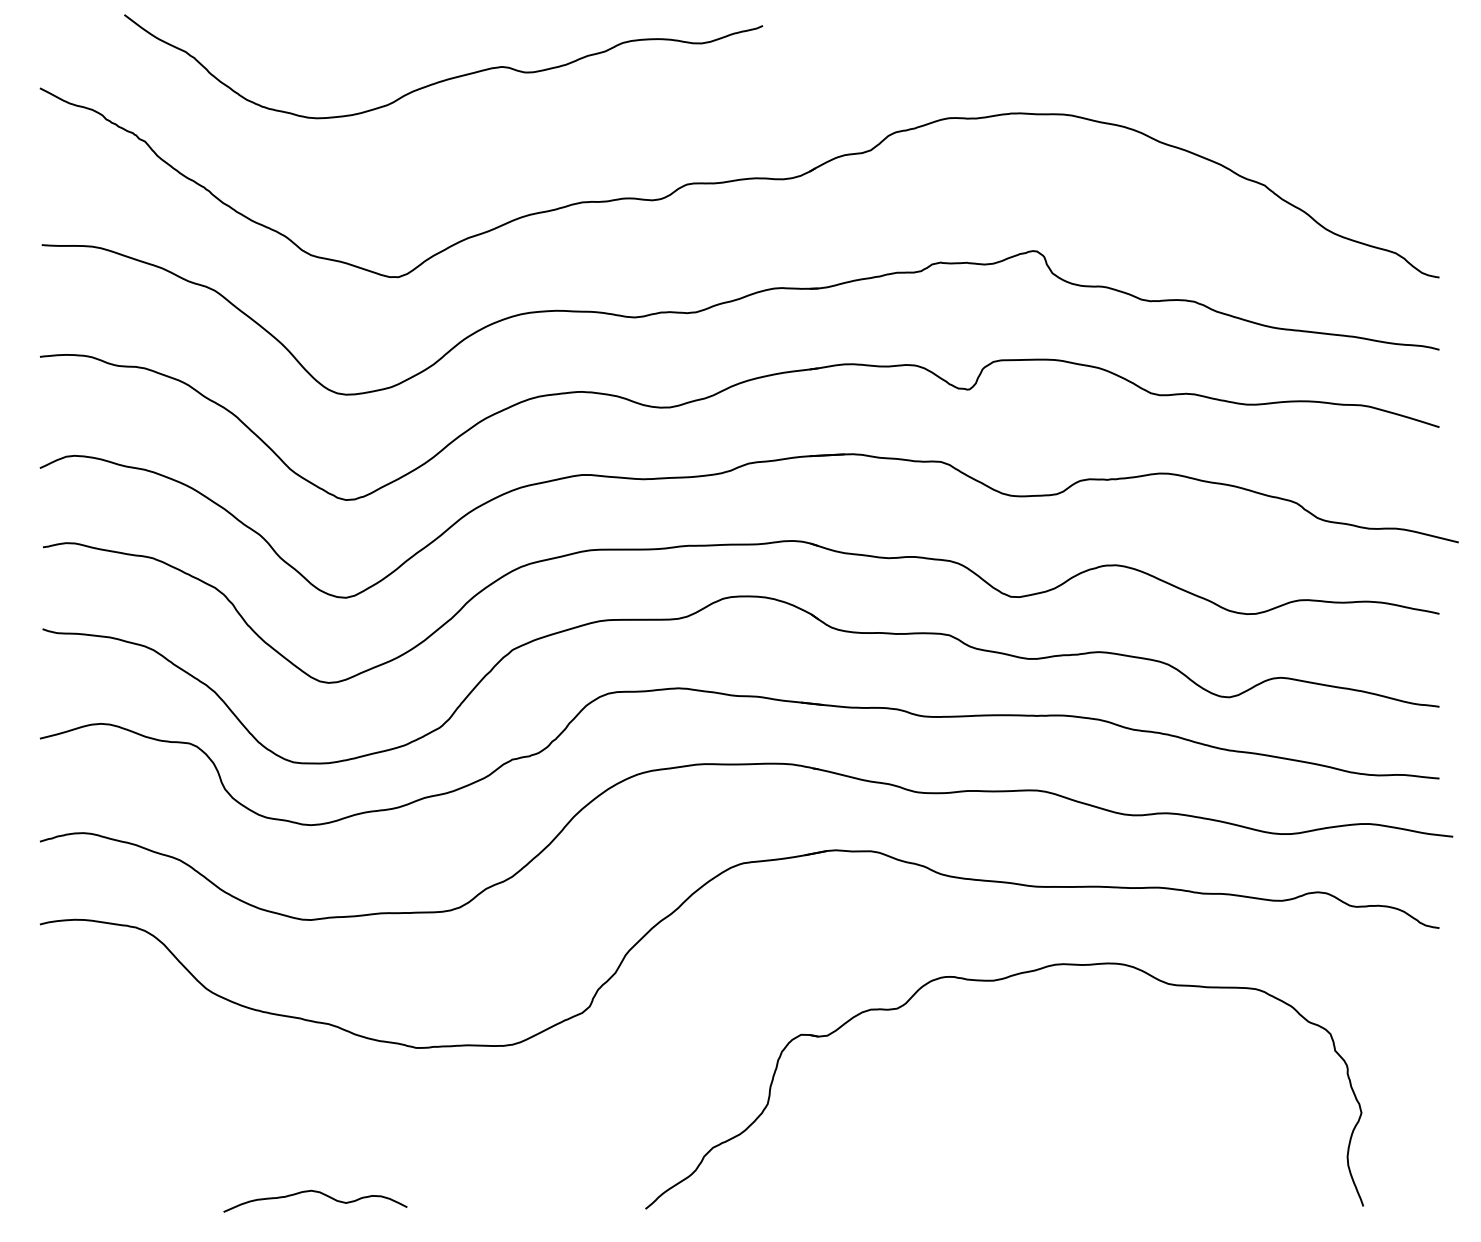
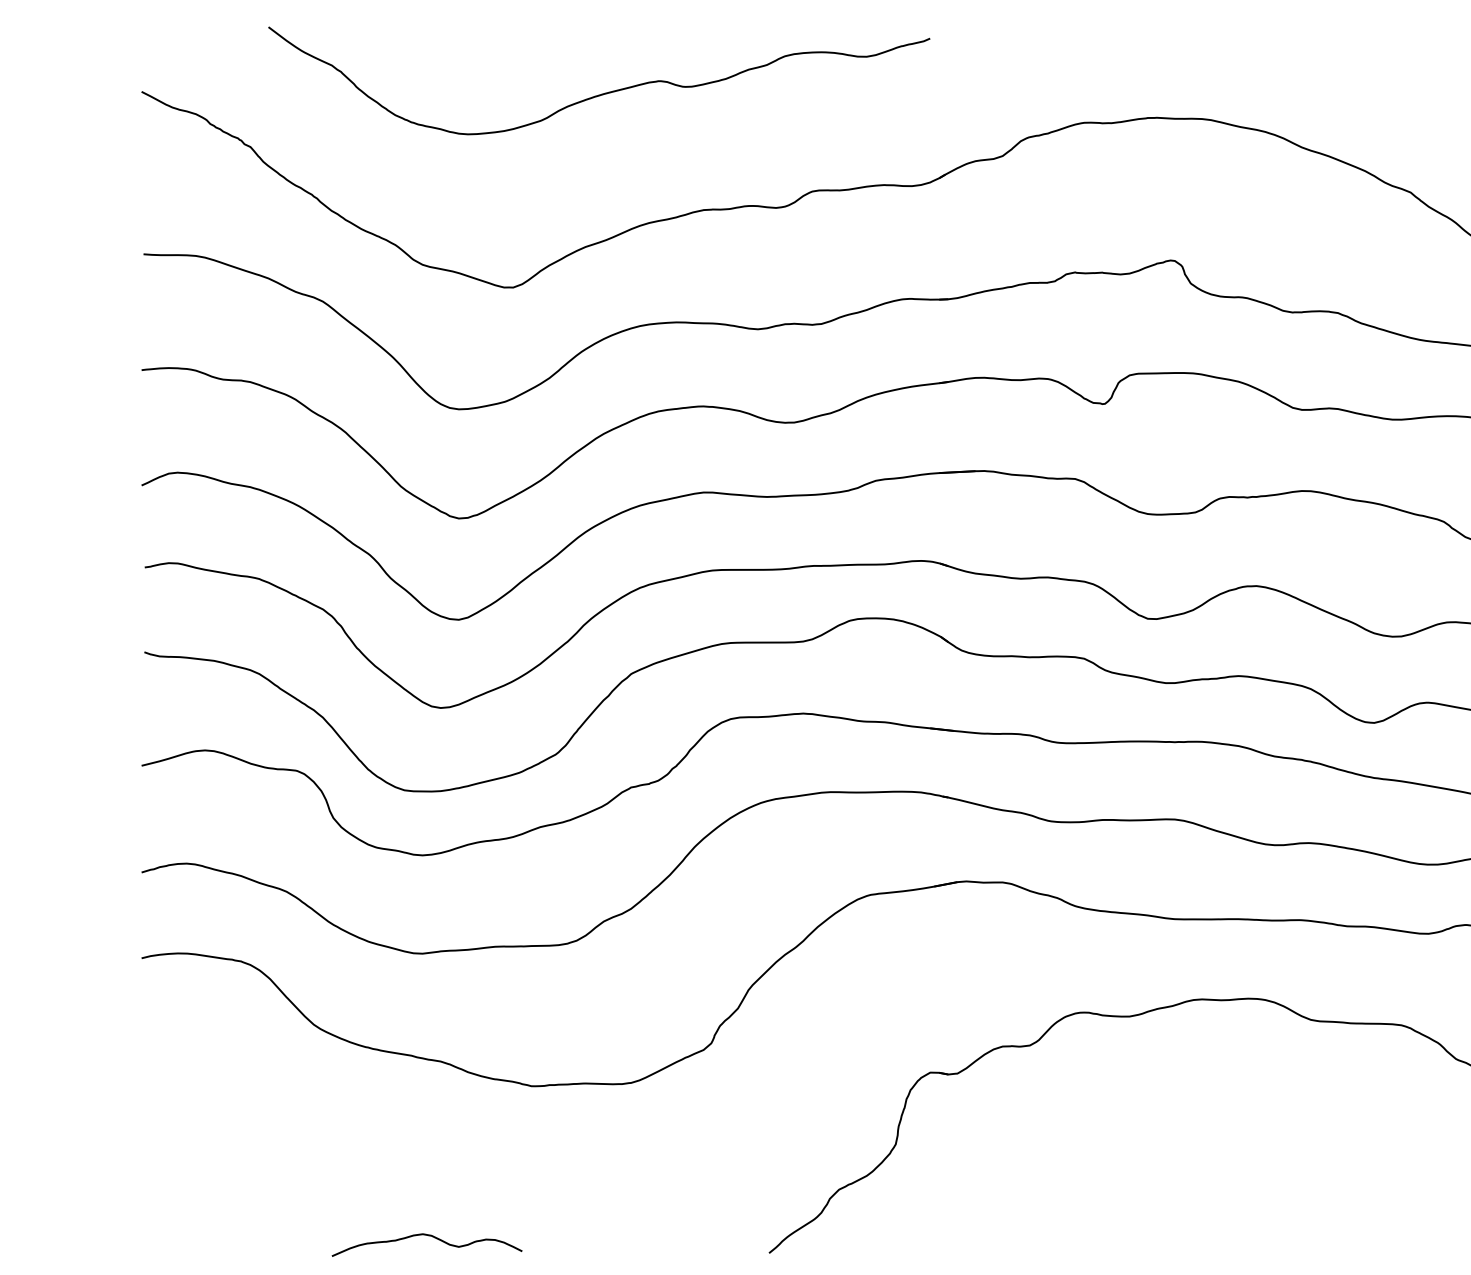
curve: (447, 78) -> (603, 93), moved

